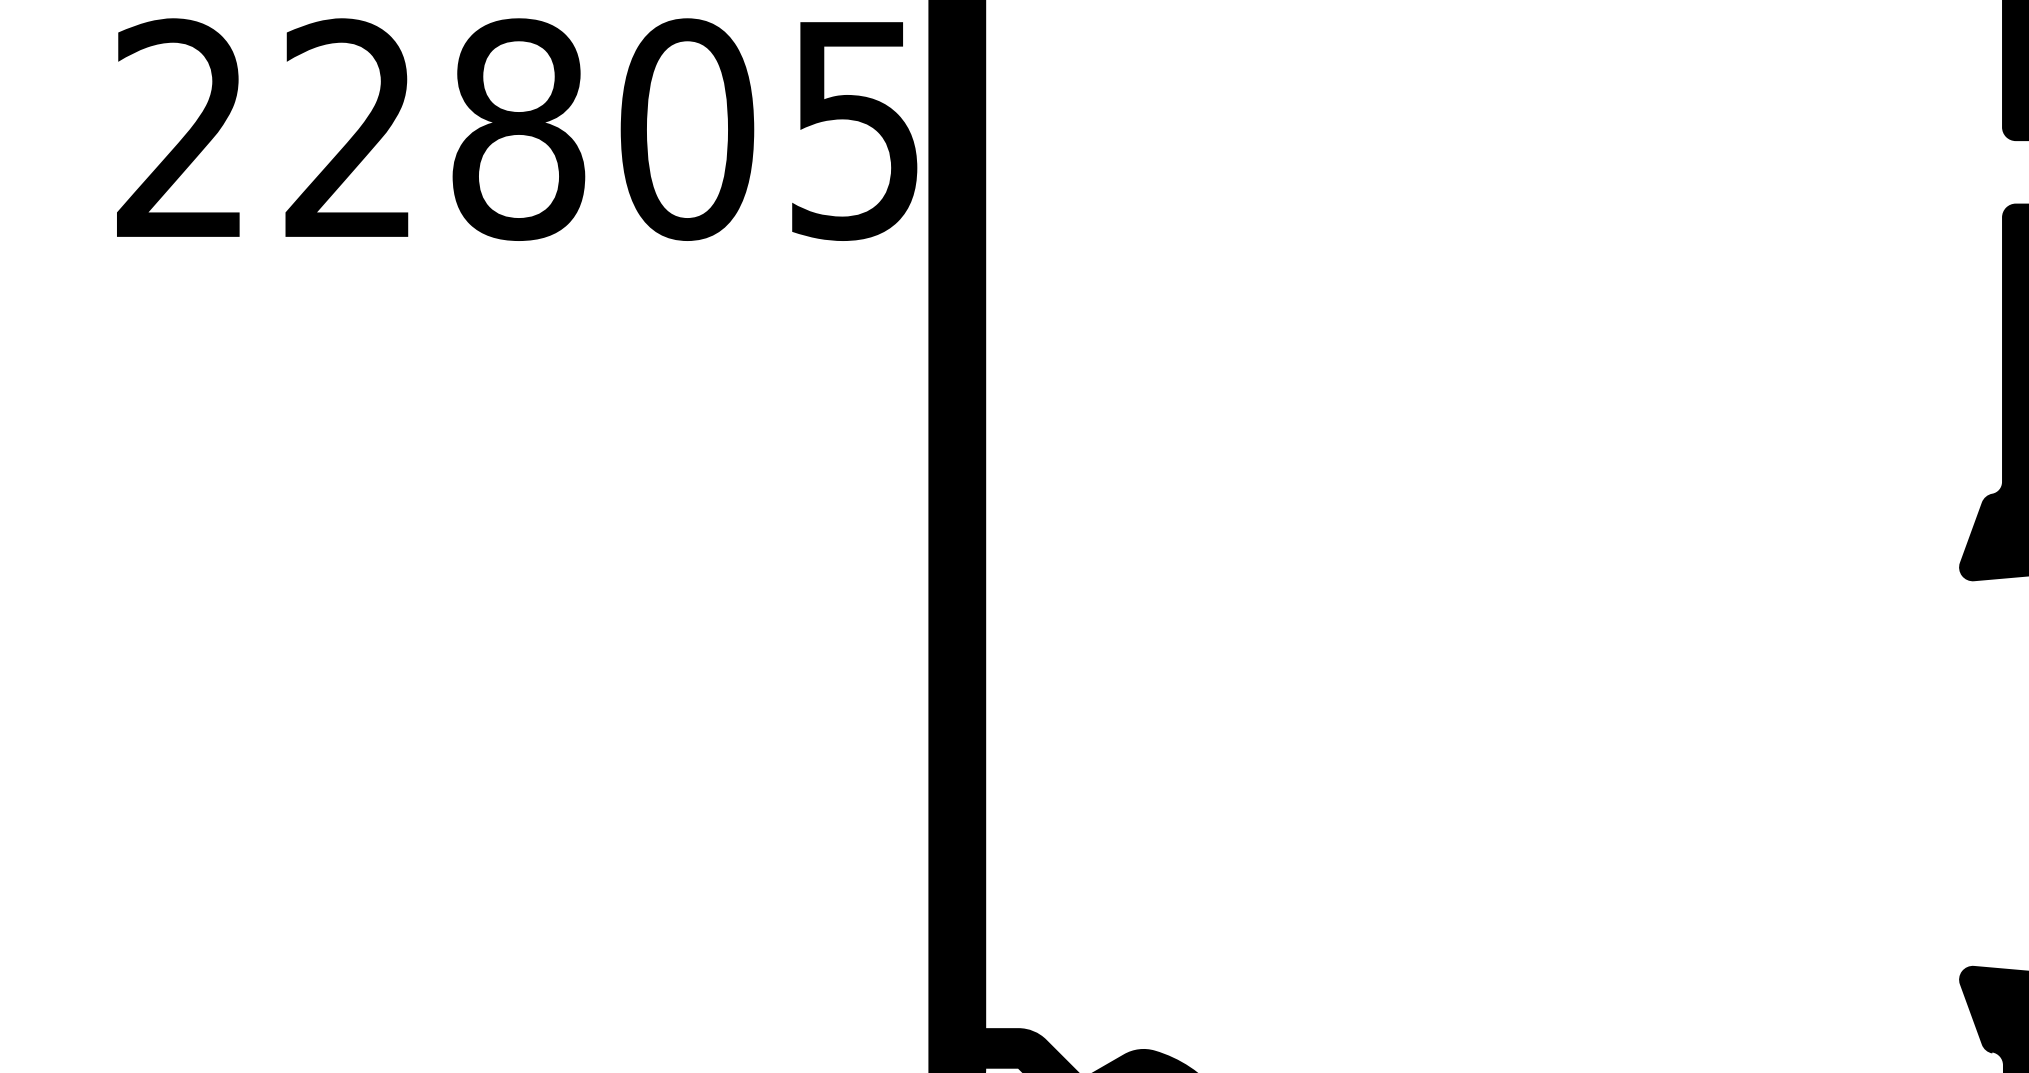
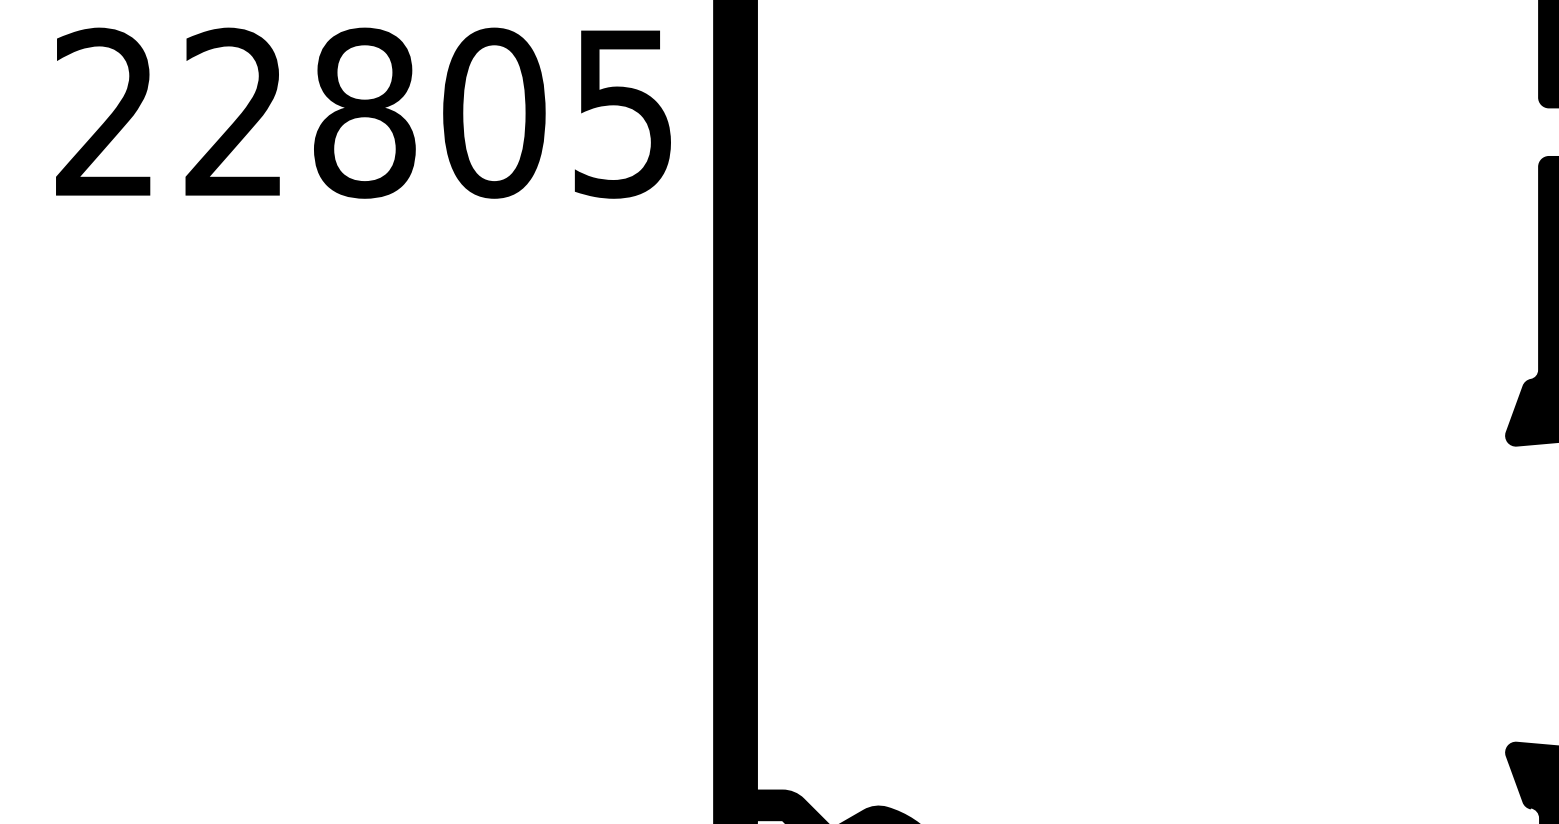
text: (517, 129) -> (363, 113), moved

